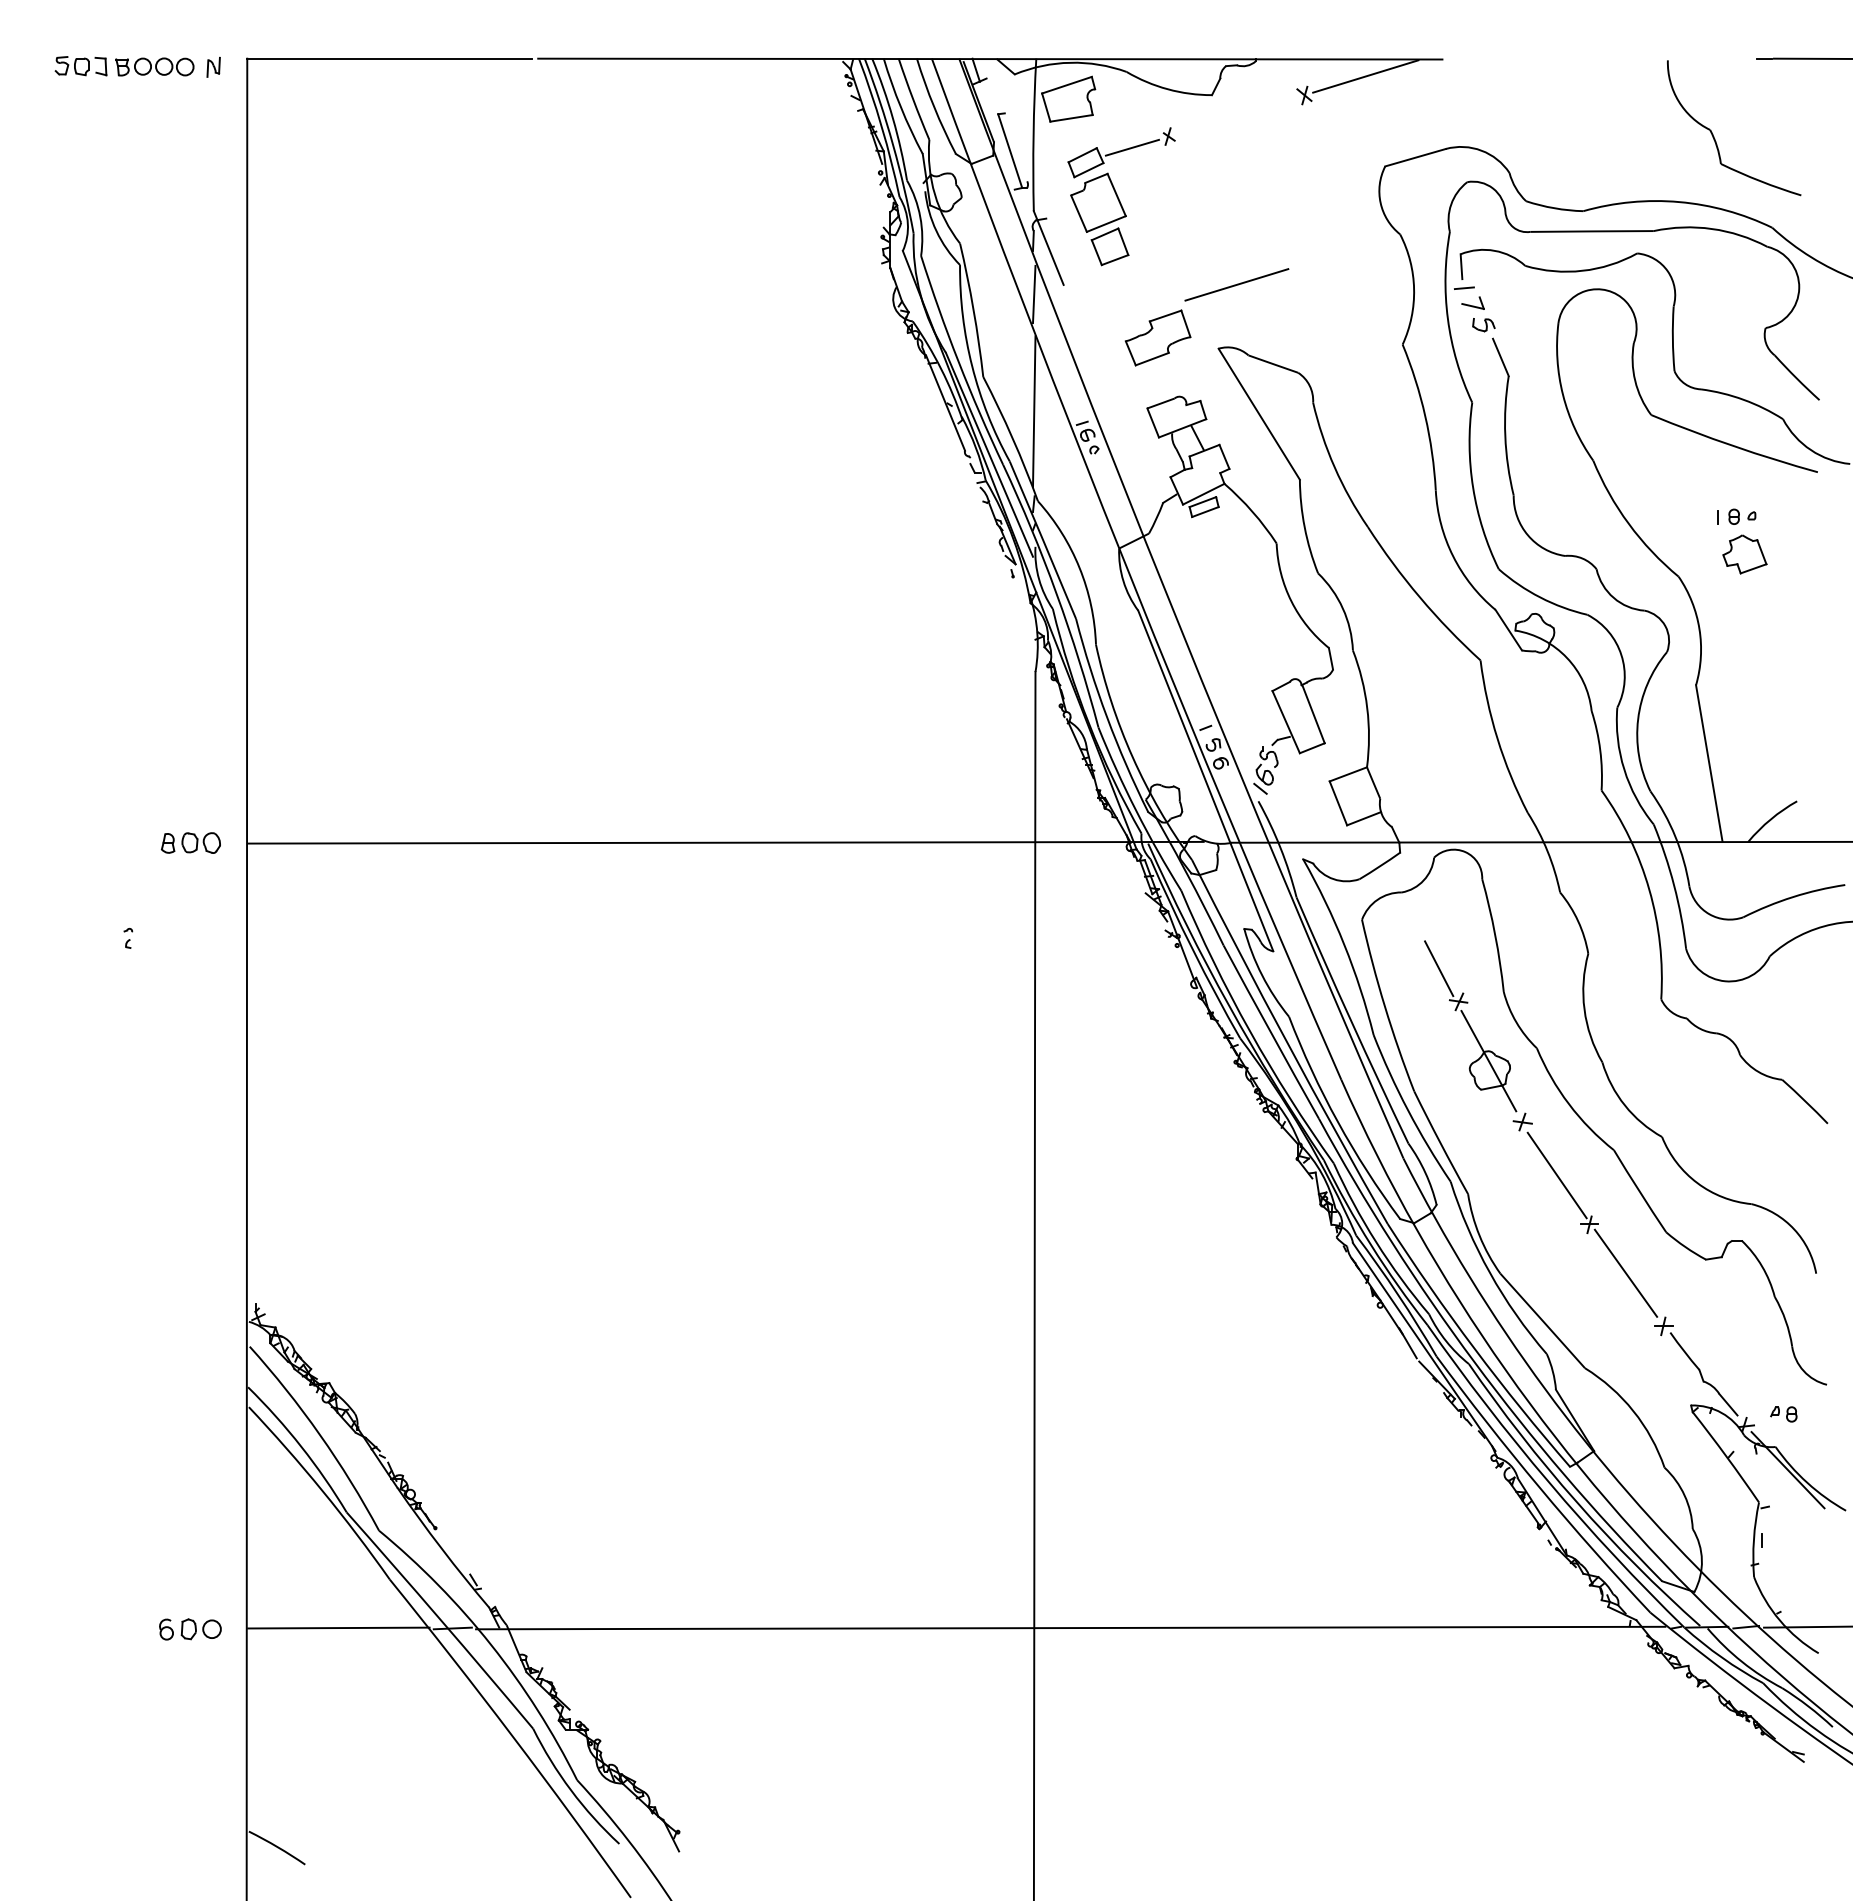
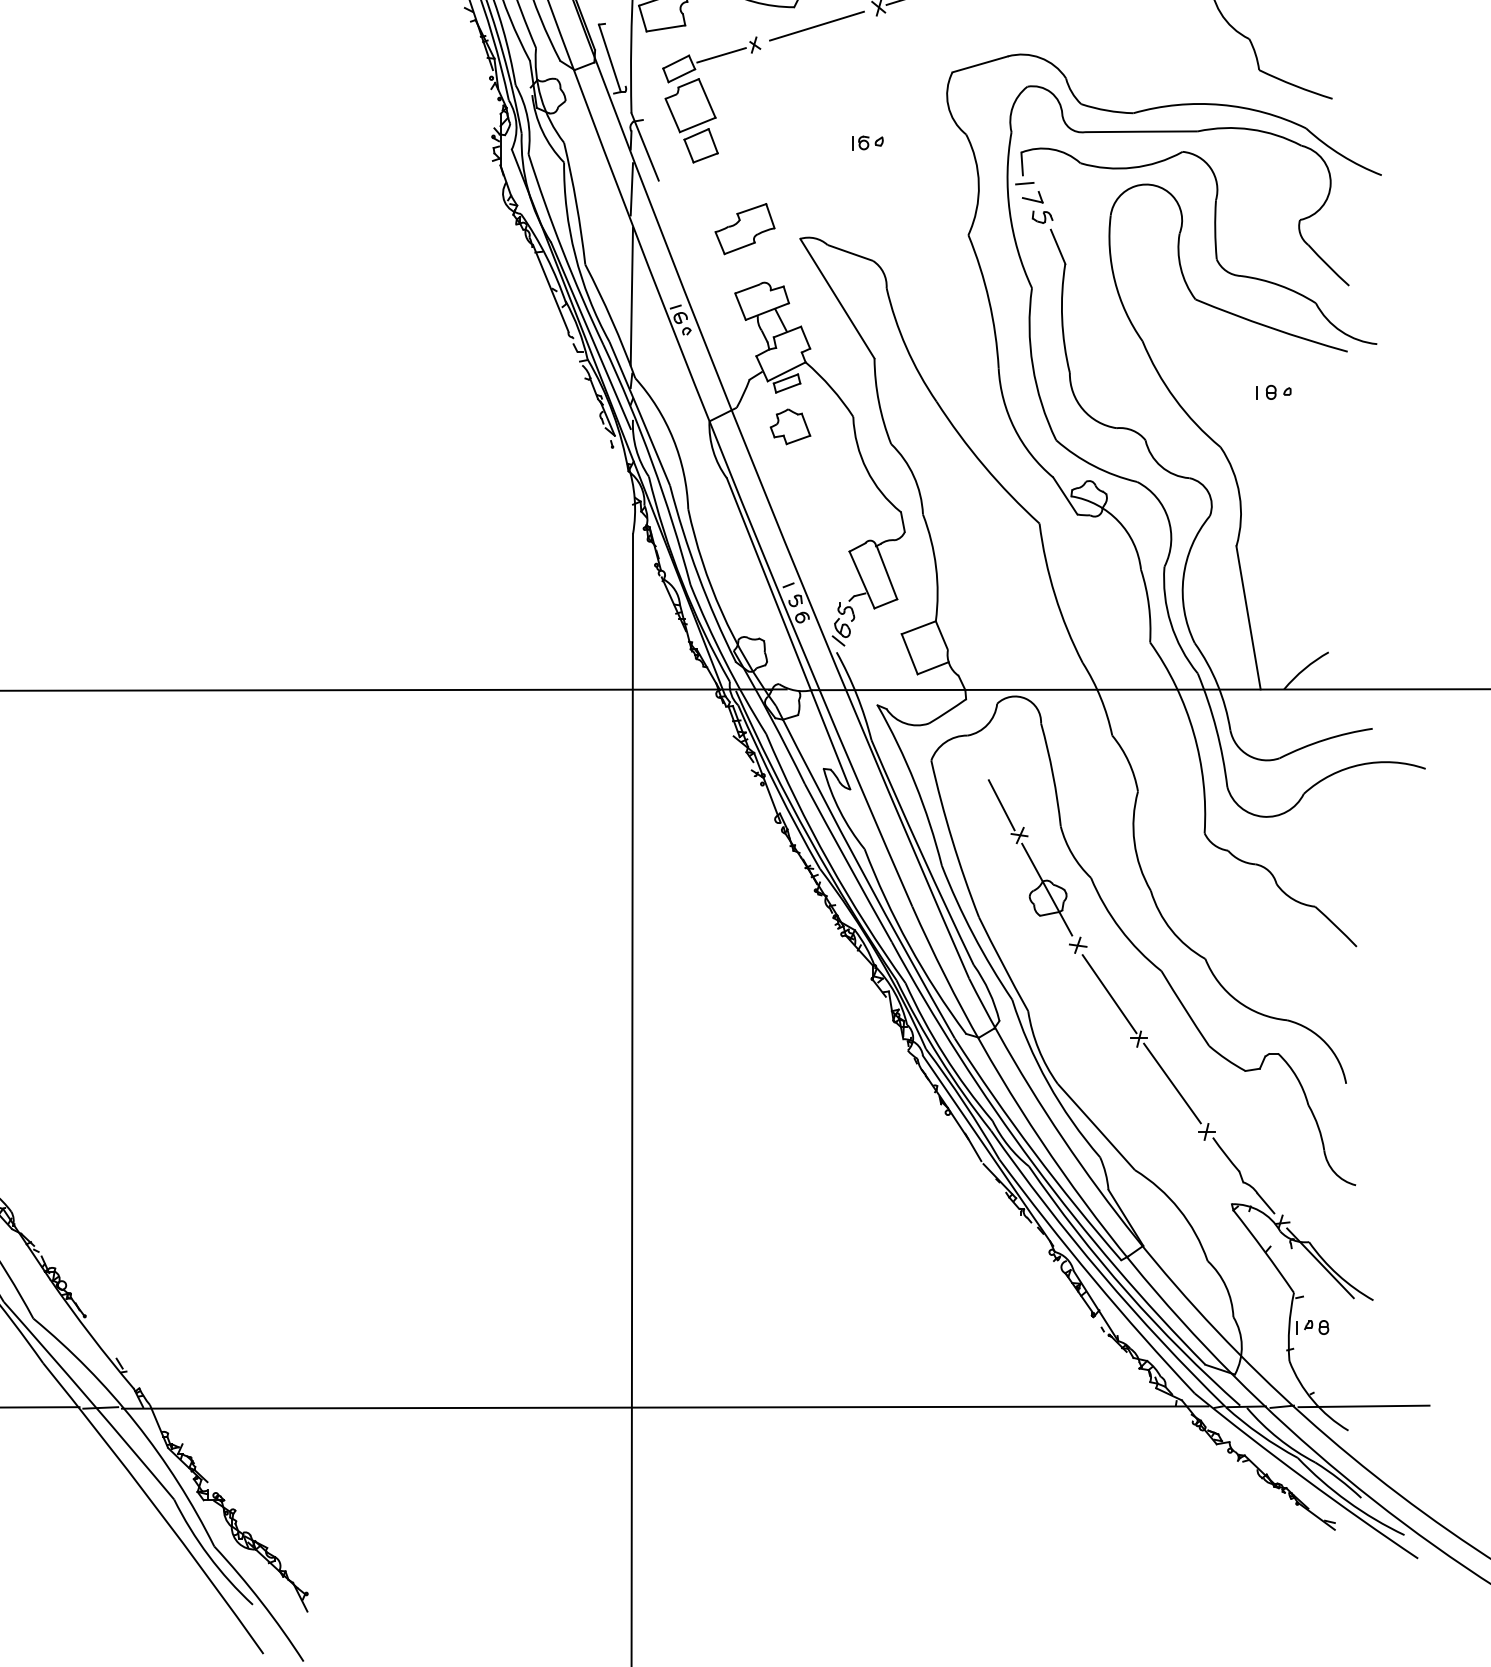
part: (1292, 243) -> (867, 142), added
line: (1236, 284) -> (816, 25), moved
part: (1744, 554) -> (790, 426), moved
part: (1783, 1414) -> (1316, 1327), moved

